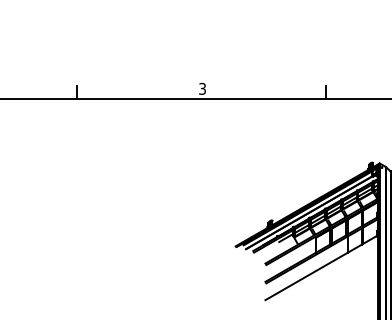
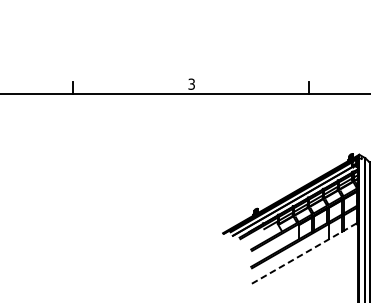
line: (320, 268) -> (303, 254), solid -> dashed

